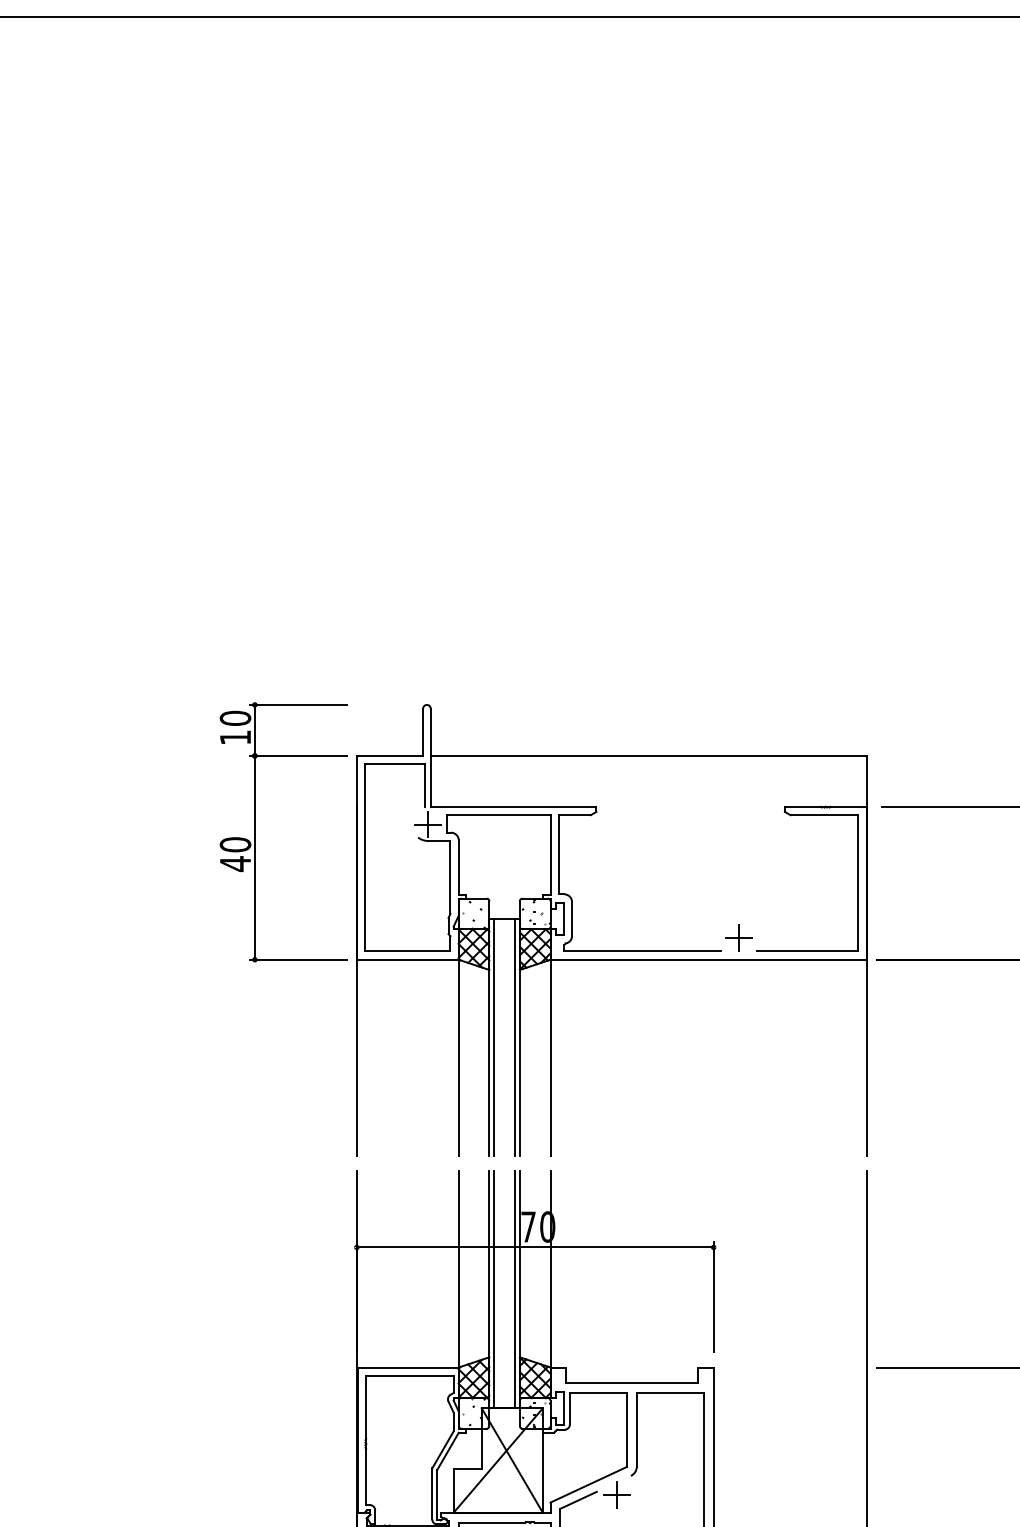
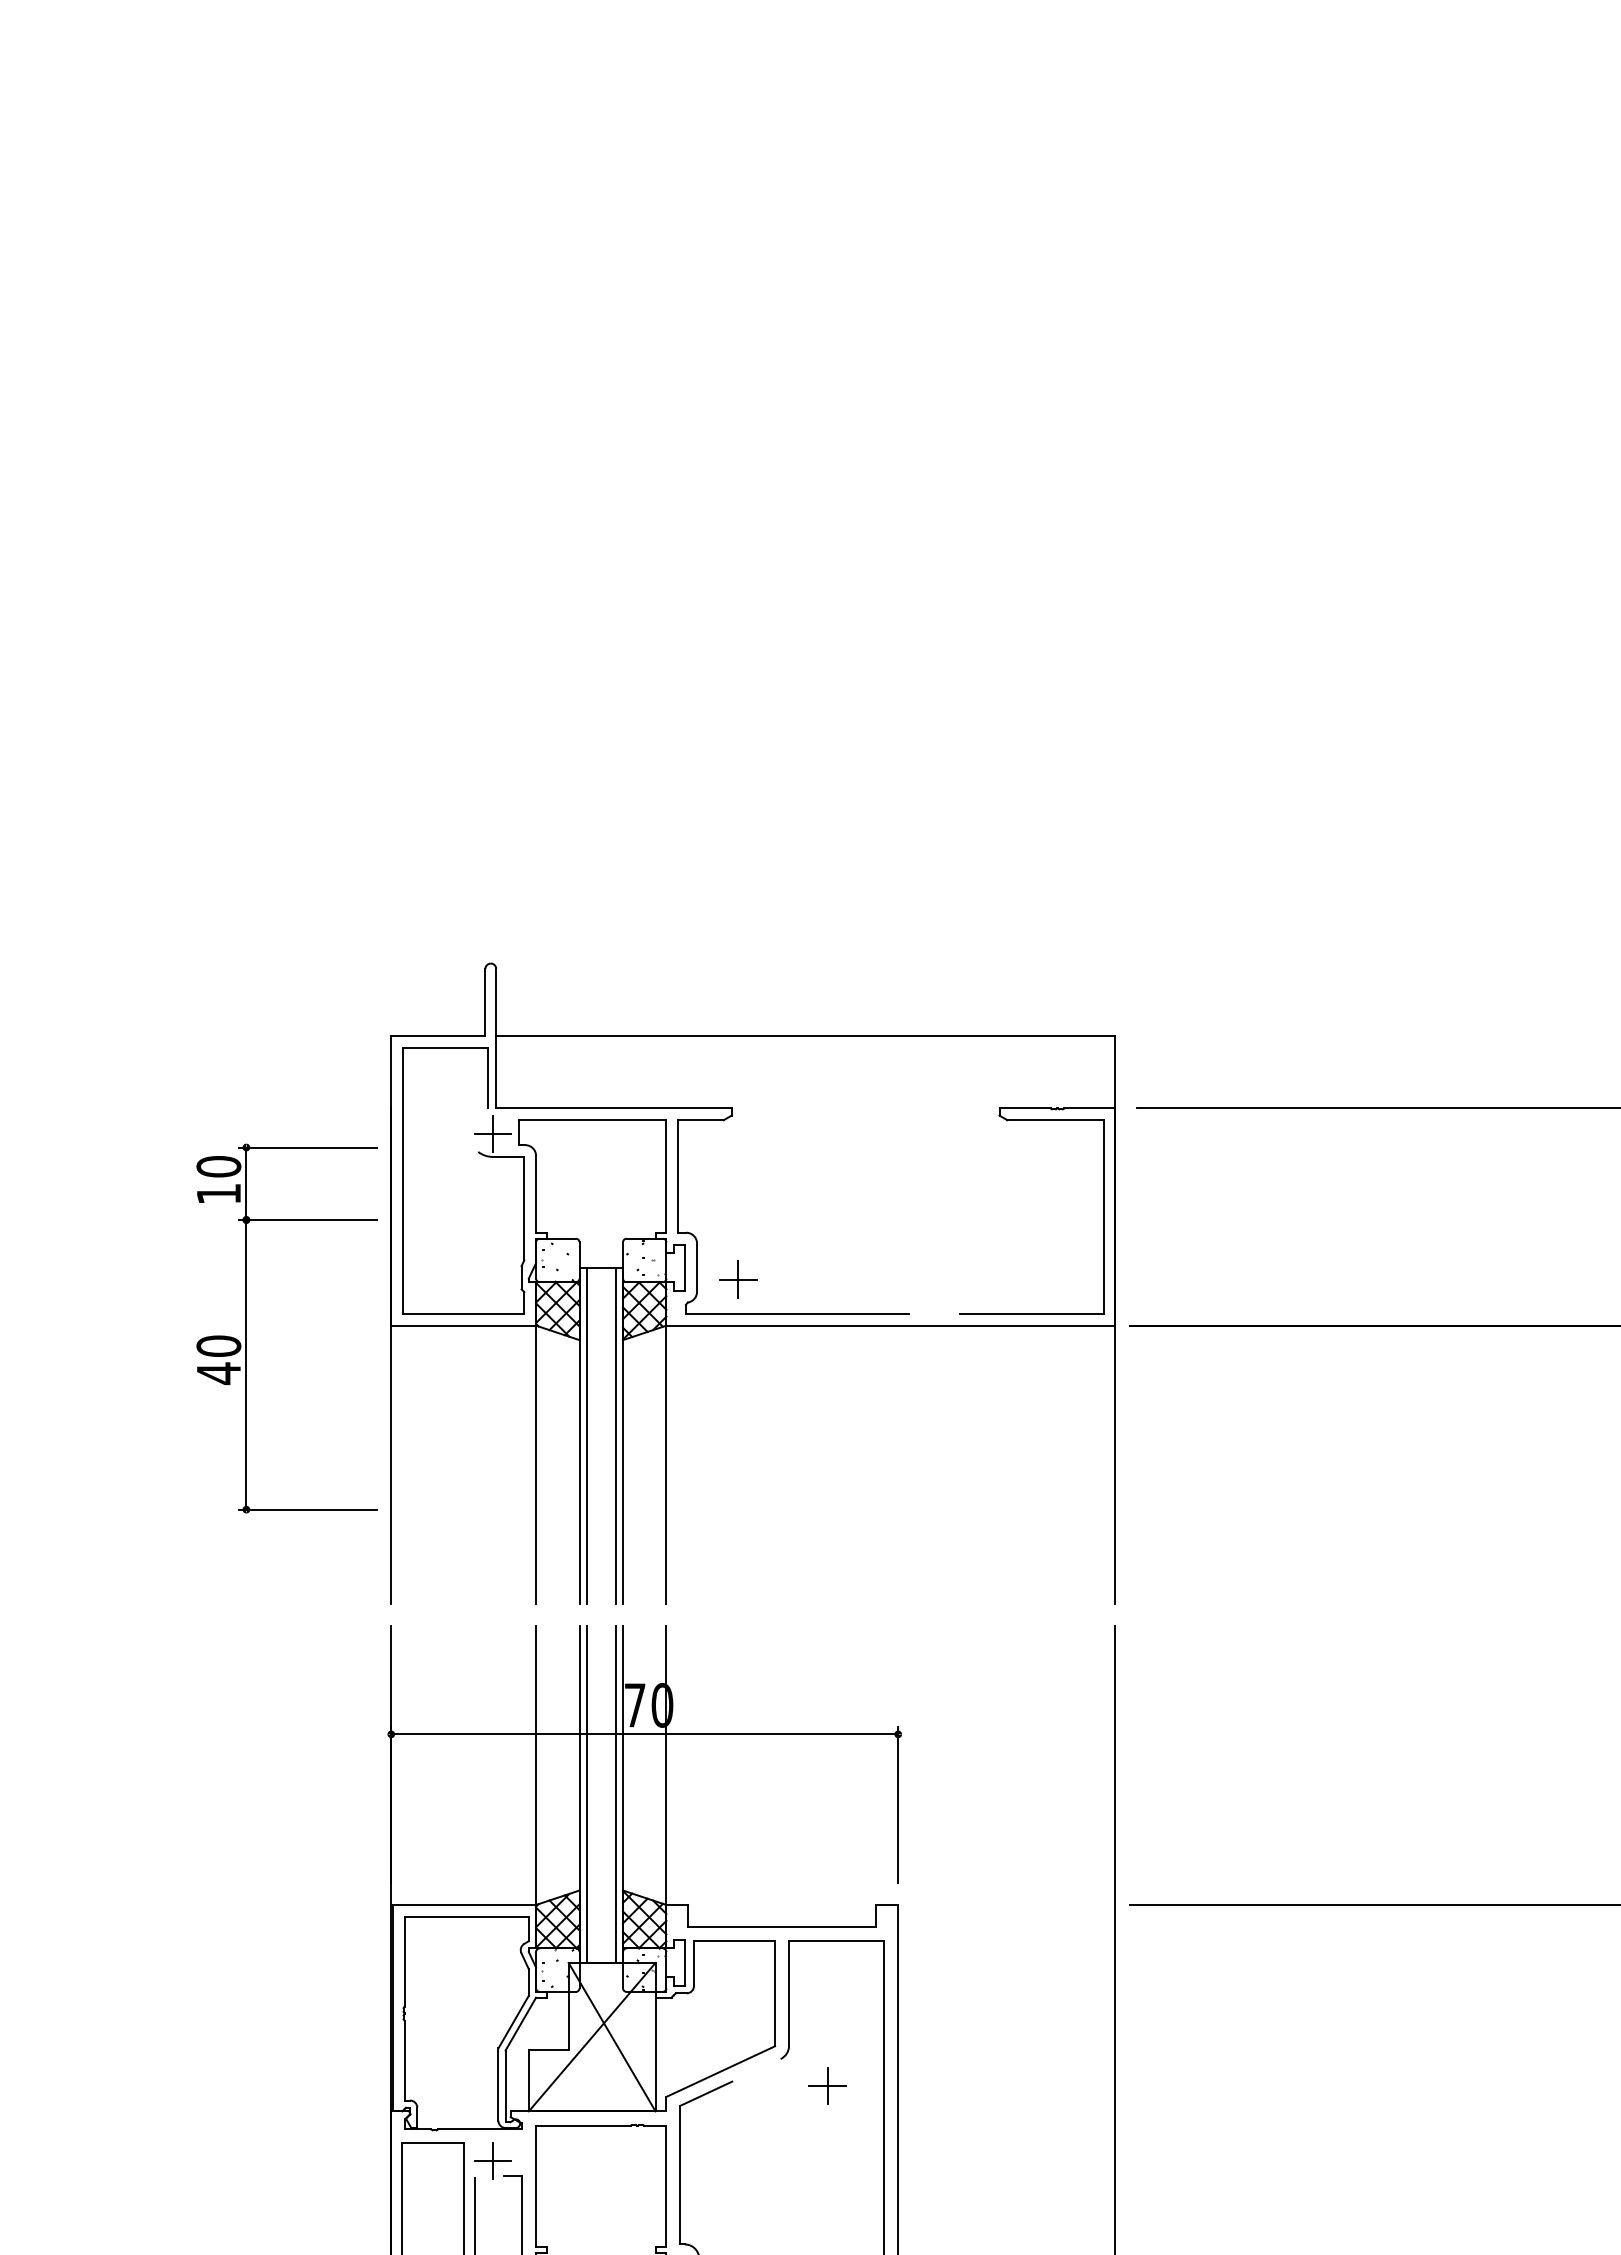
part: (254, 832) -> (246, 1328), moved
part: (739, 937) -> (738, 1279), moved
part: (616, 1494) -> (827, 2085), moved

